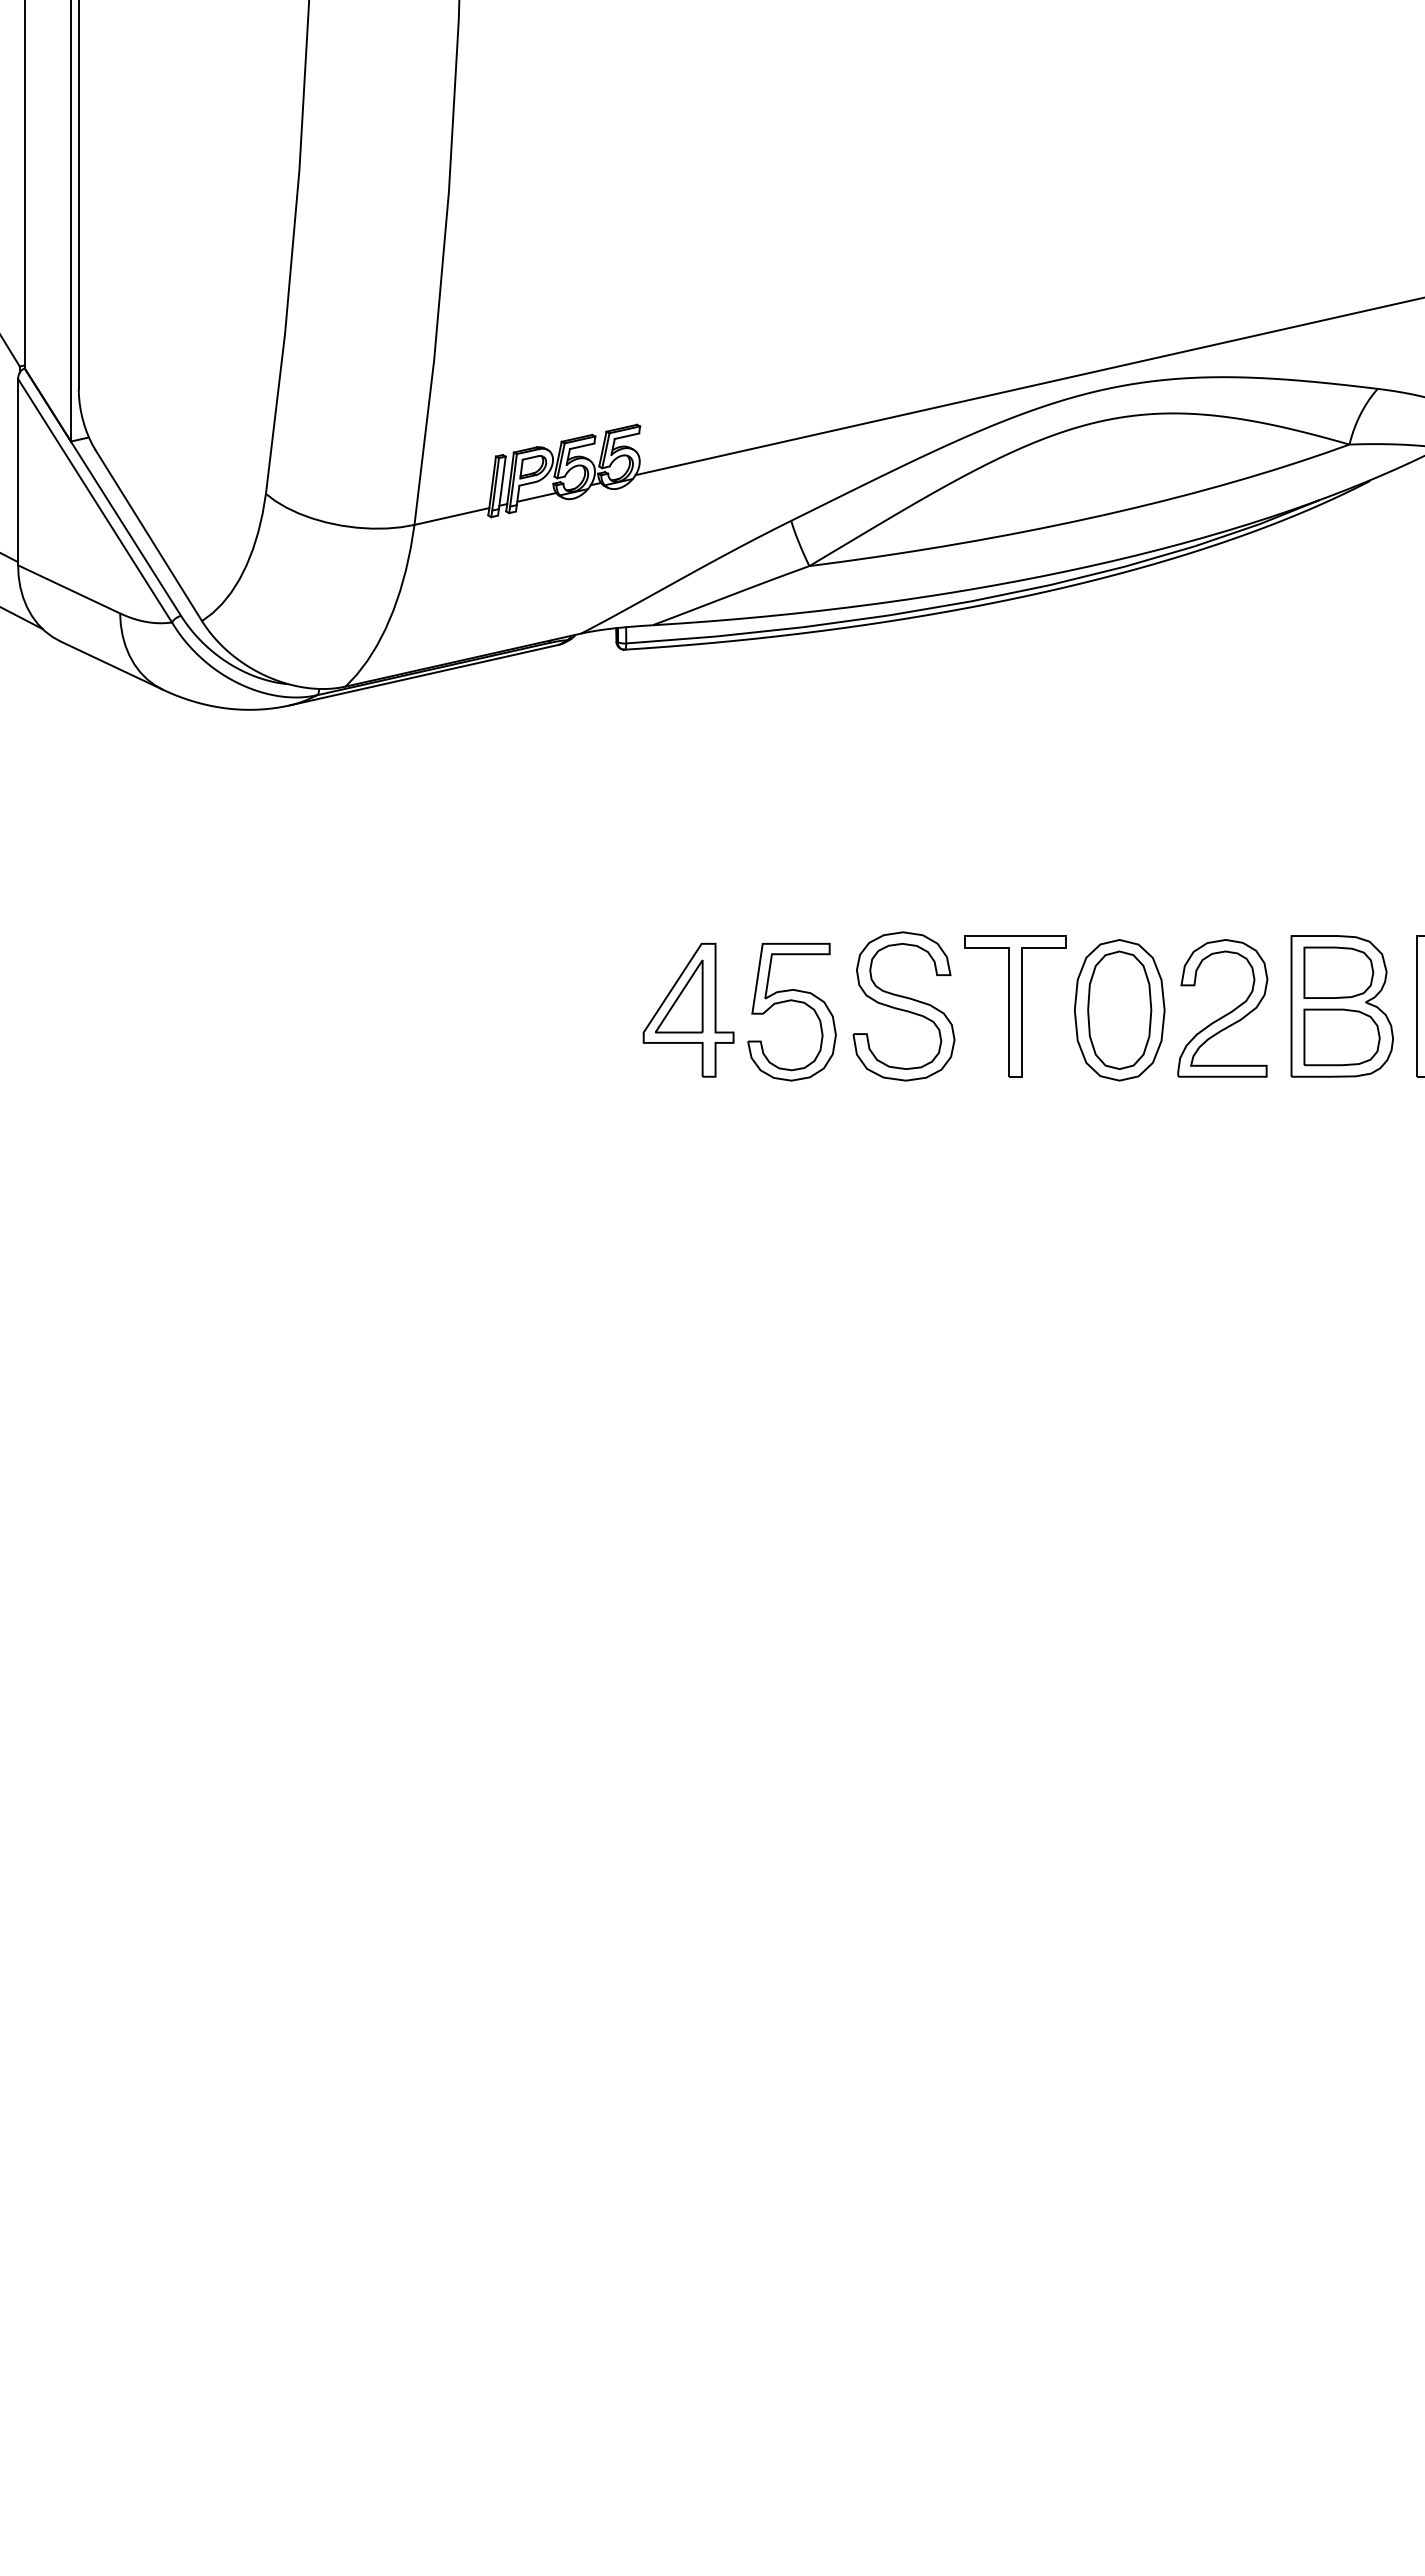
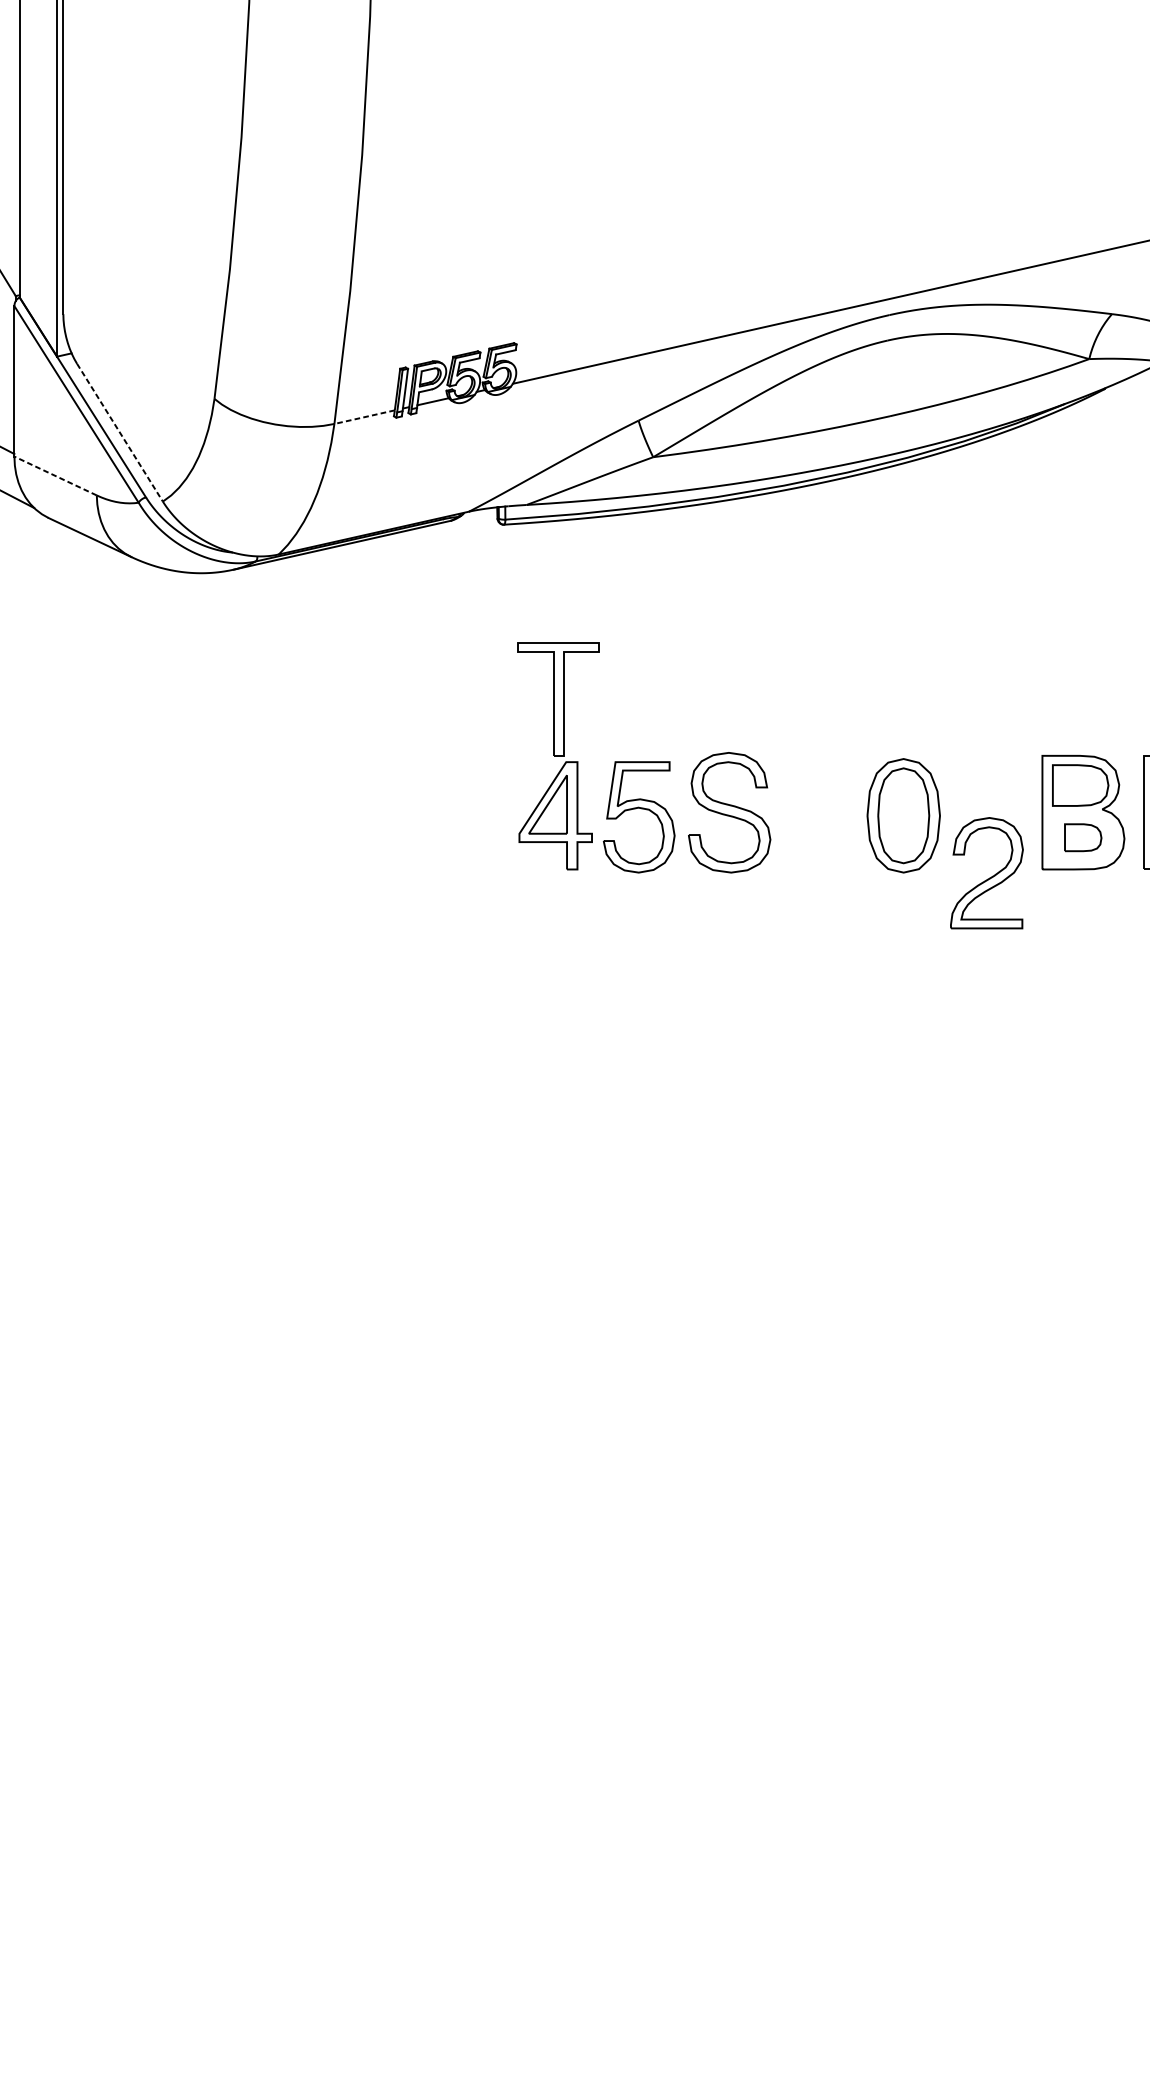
line: (451, 516) -> (364, 417), solid -> dashed
line: (148, 535) -> (119, 432), solid -> dashed
line: (68, 589) -> (55, 476), solid -> dashed
part: (1015, 1006) -> (558, 699), moved
part: (1226, 1013) -> (989, 877), moved
part: (1341, 1037) -> (1082, 837), size x0.6

